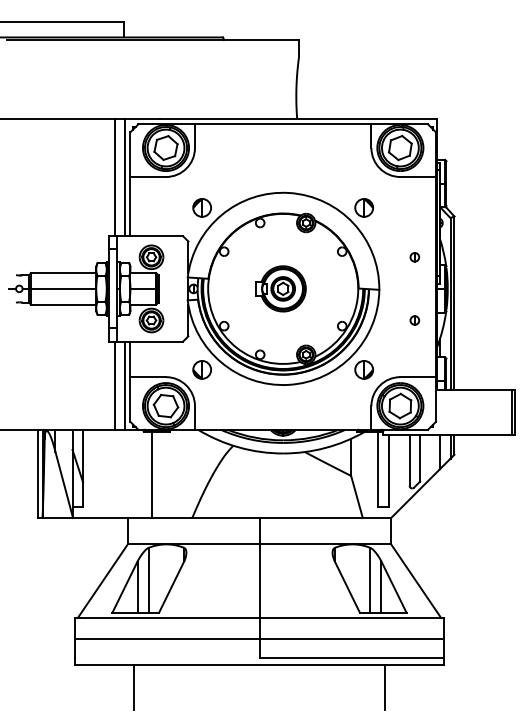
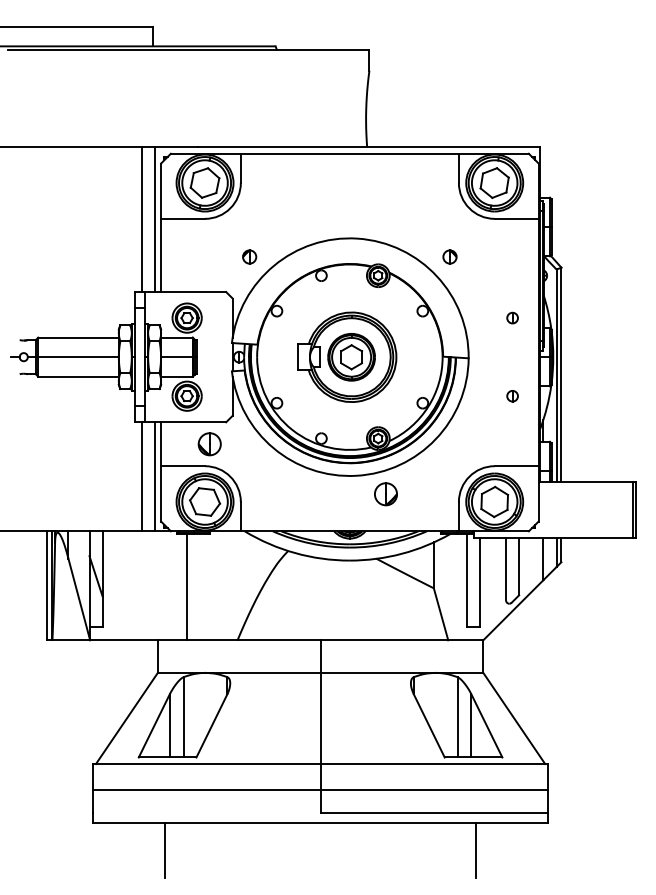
part: (201, 207) -> (249, 256), size x0.6
part: (363, 207) -> (449, 256), size x0.6
part: (280, 288) -> (346, 356), size x1.6
part: (201, 370) -> (209, 444), moved
part: (363, 370) -> (385, 494), moved

